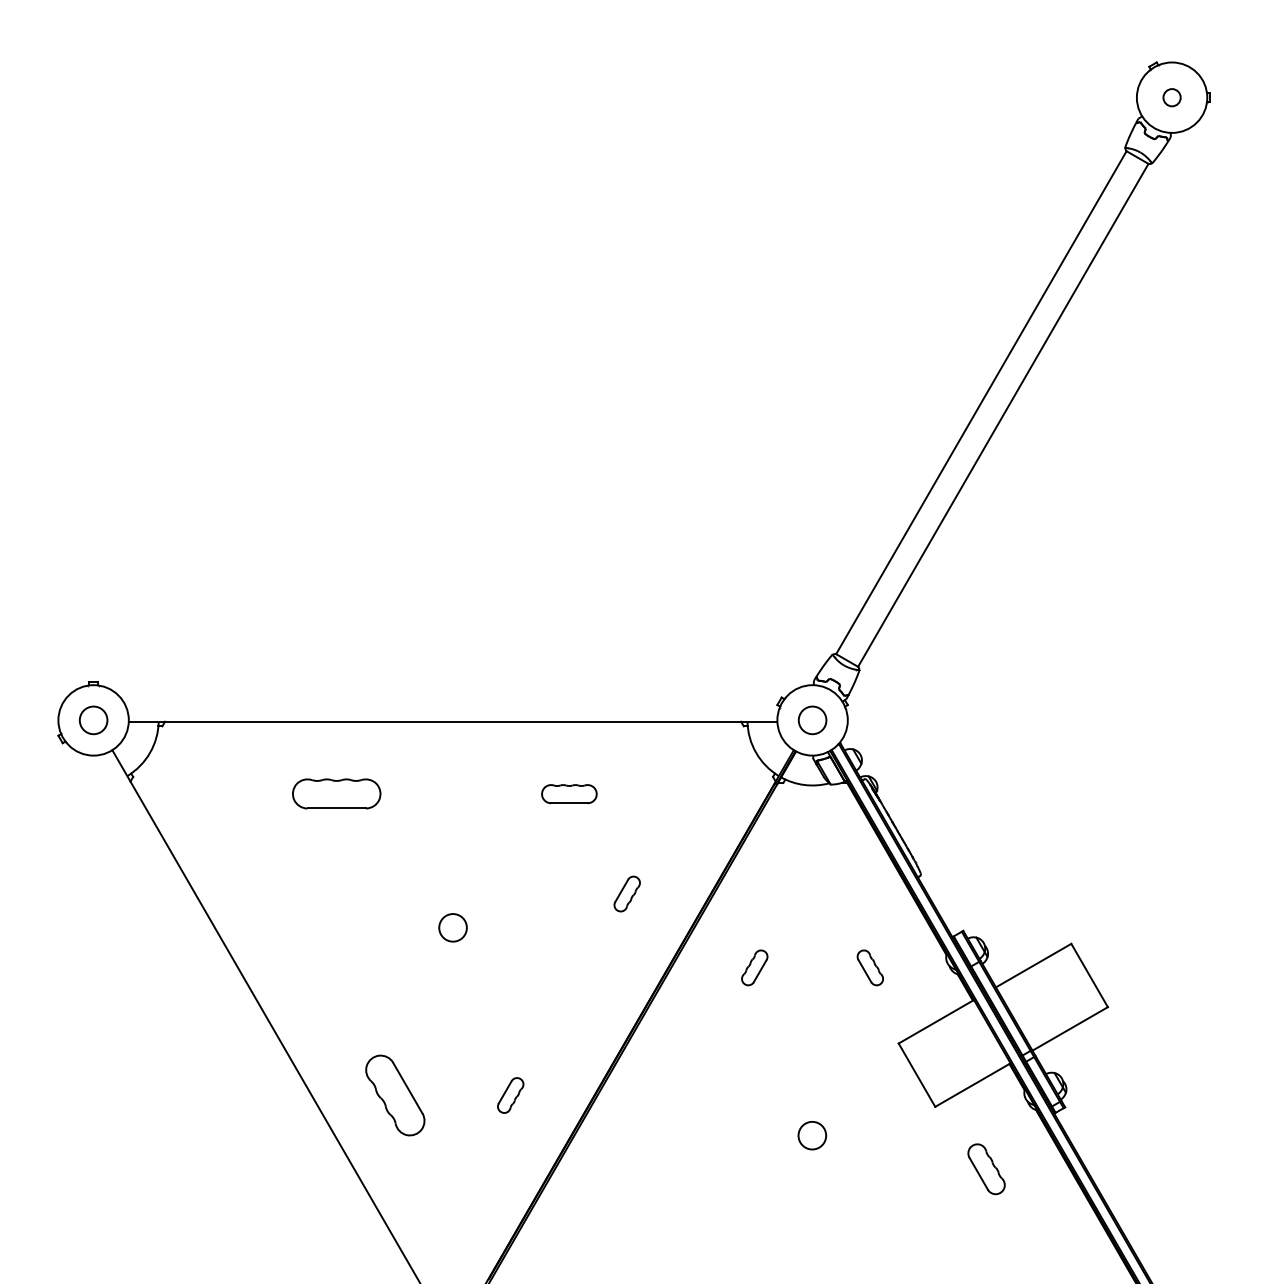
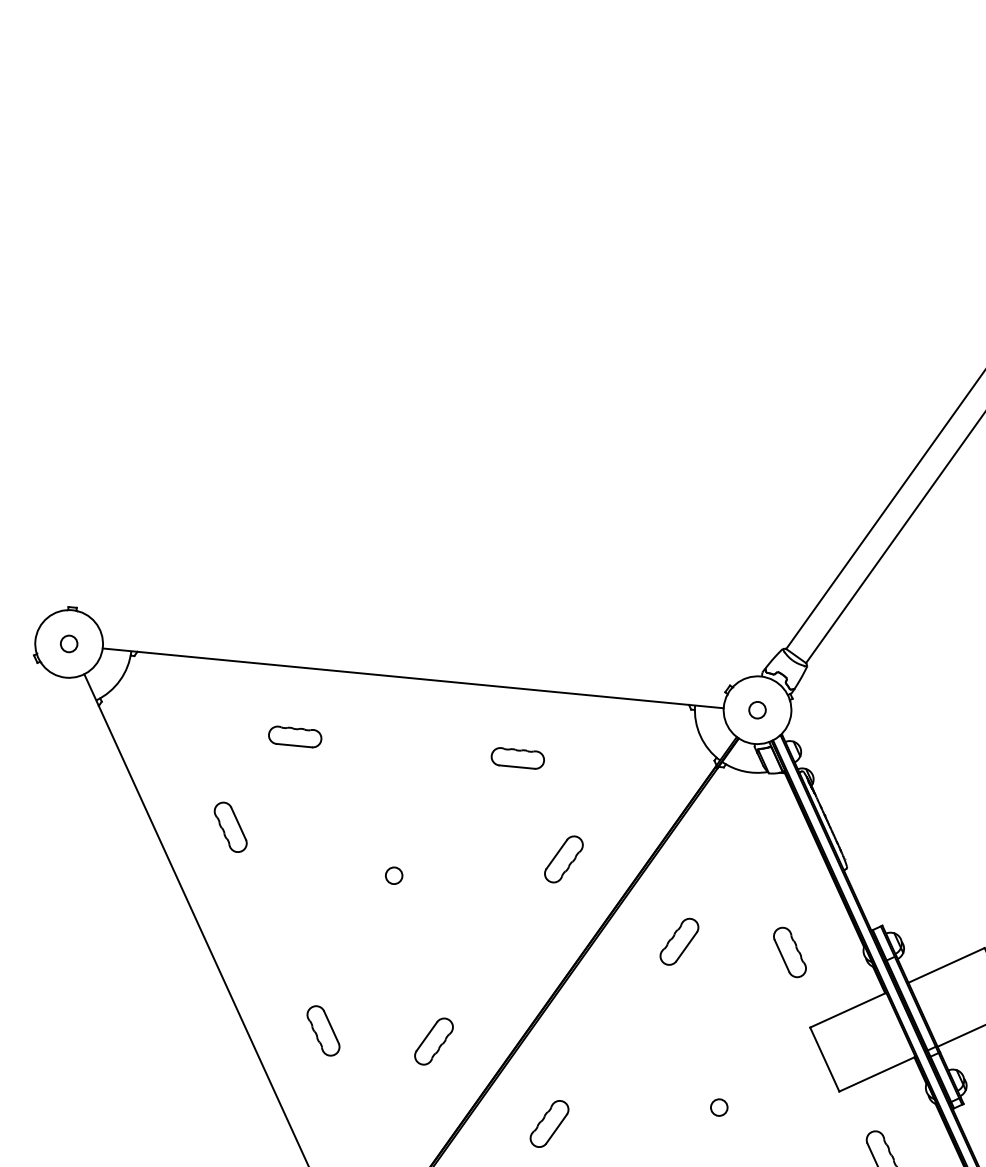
circle: (93, 720) -> (69, 644), size x0.62
circle: (812, 720) -> (757, 710), size x0.62
part: (336, 794) -> (294, 737), size x0.62
part: (279, 893) -> (231, 826), added
part: (627, 893) -> (564, 858), size x1.43
circle: (452, 927) -> (393, 875), size x0.62
part: (754, 967) -> (679, 941), size x1.43
part: (870, 967) -> (790, 952), size x1.43
part: (395, 1095) -> (323, 1030), size x0.62
part: (510, 1095) -> (433, 1041), size x1.43
circle: (812, 1134) -> (719, 1106), size x0.62
part: (638, 1169) -> (549, 1124), added

